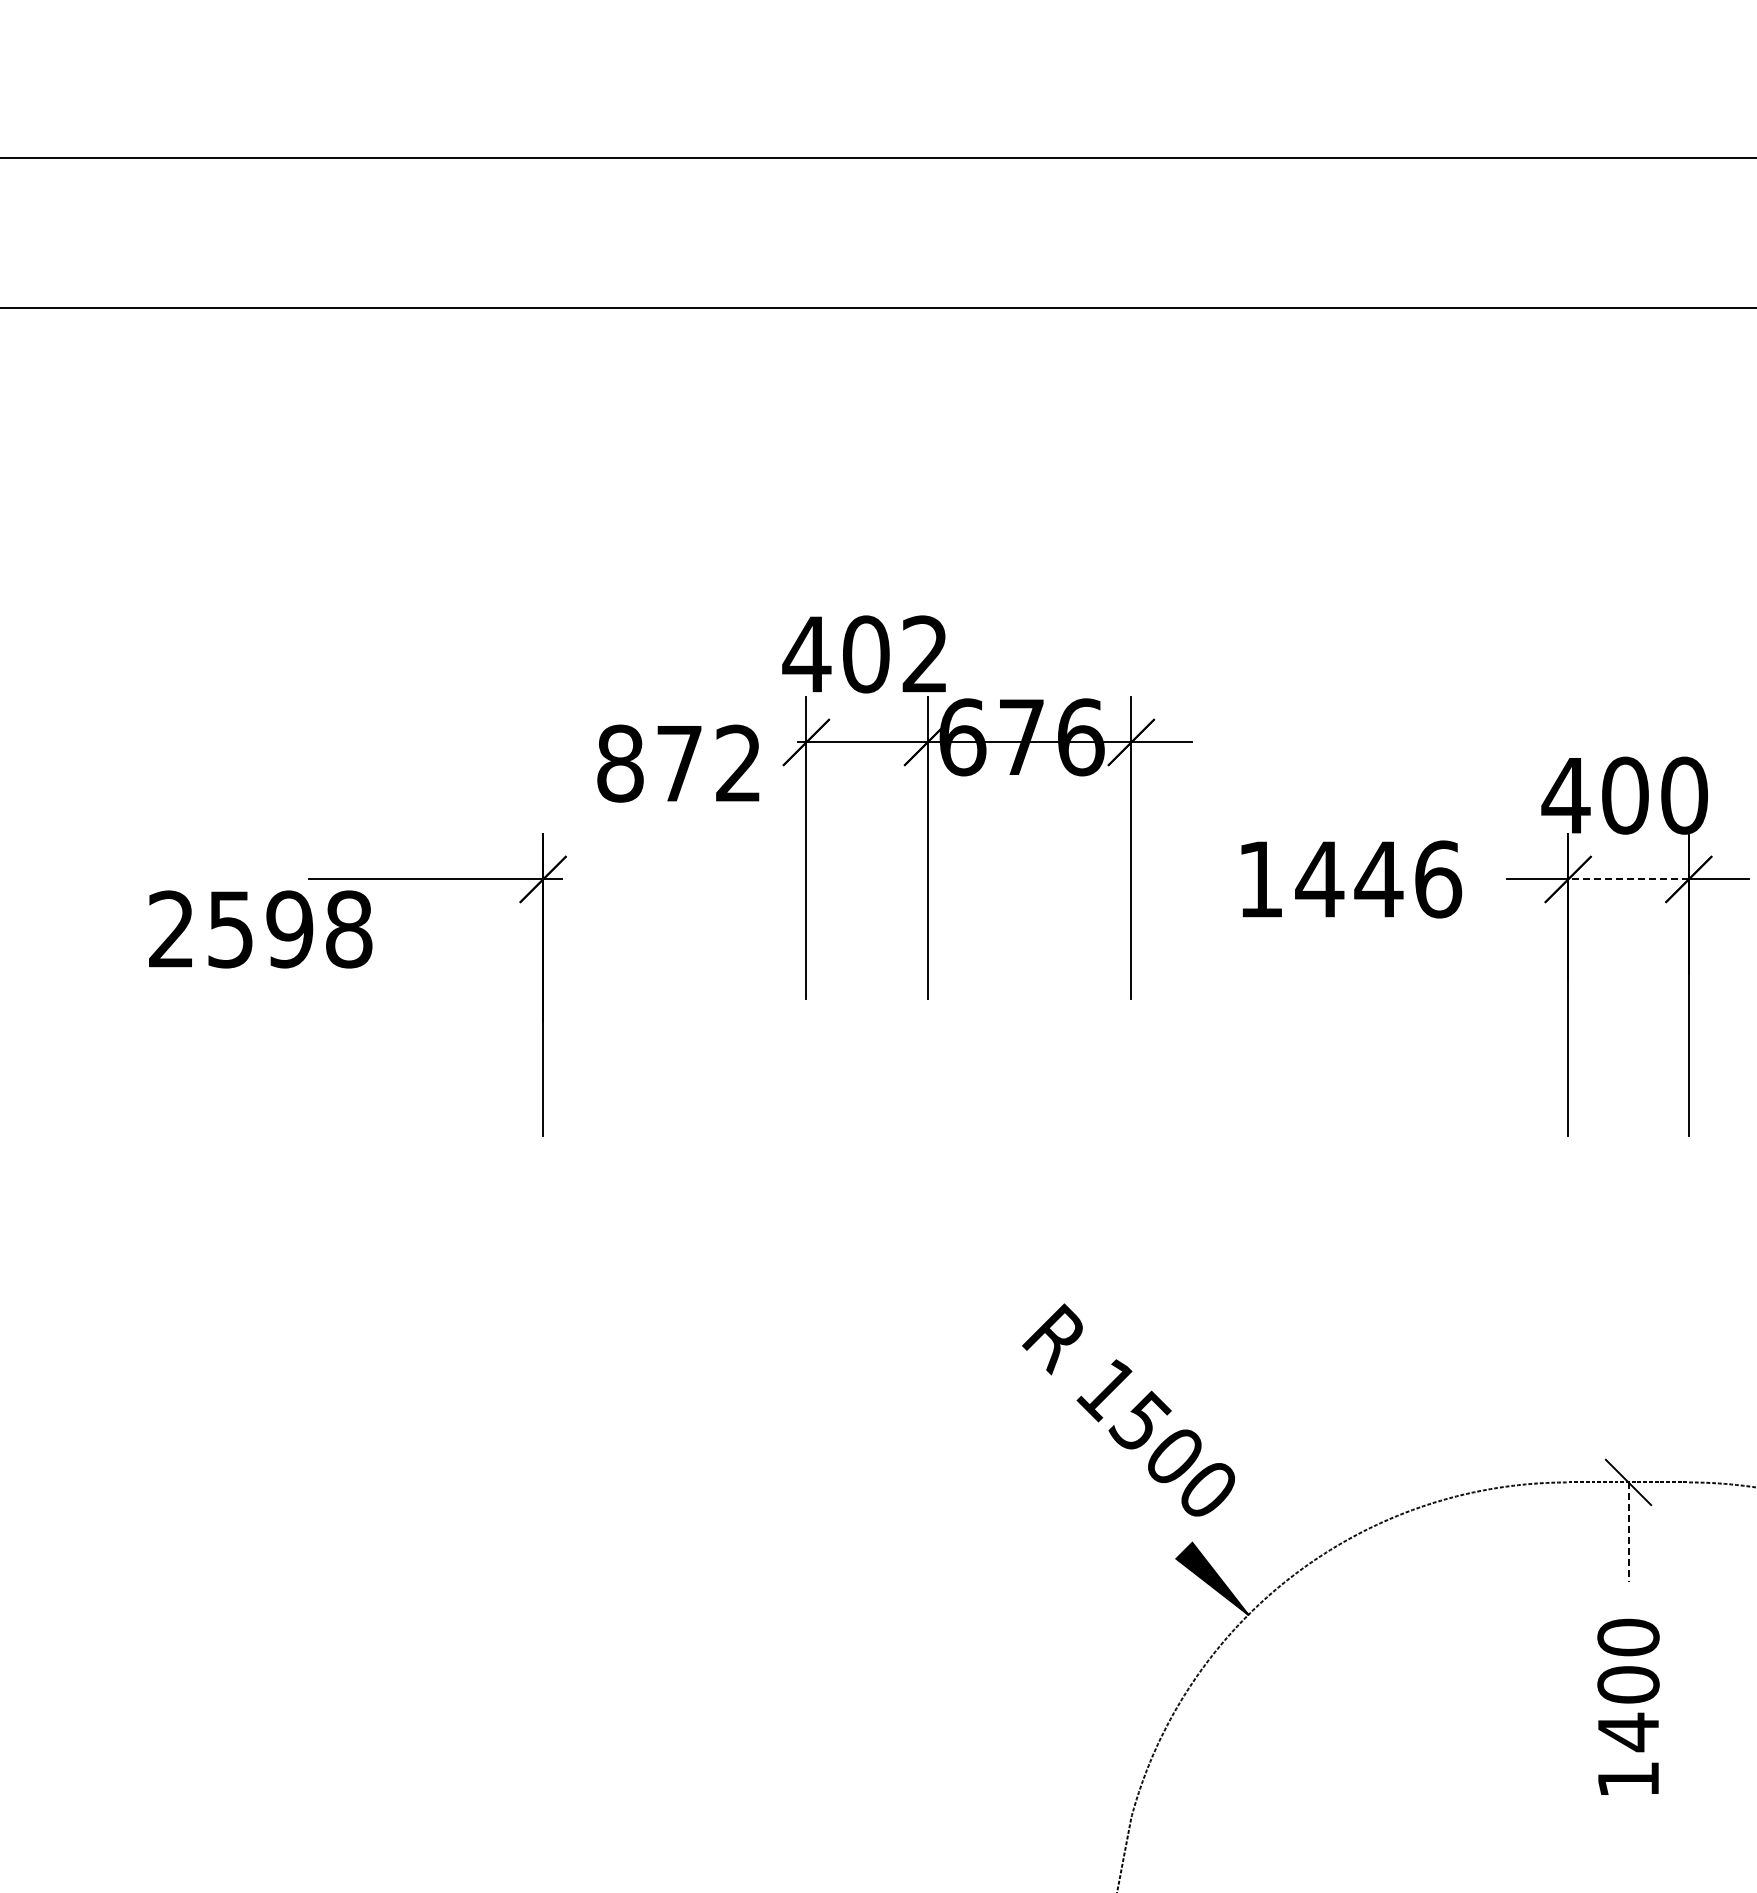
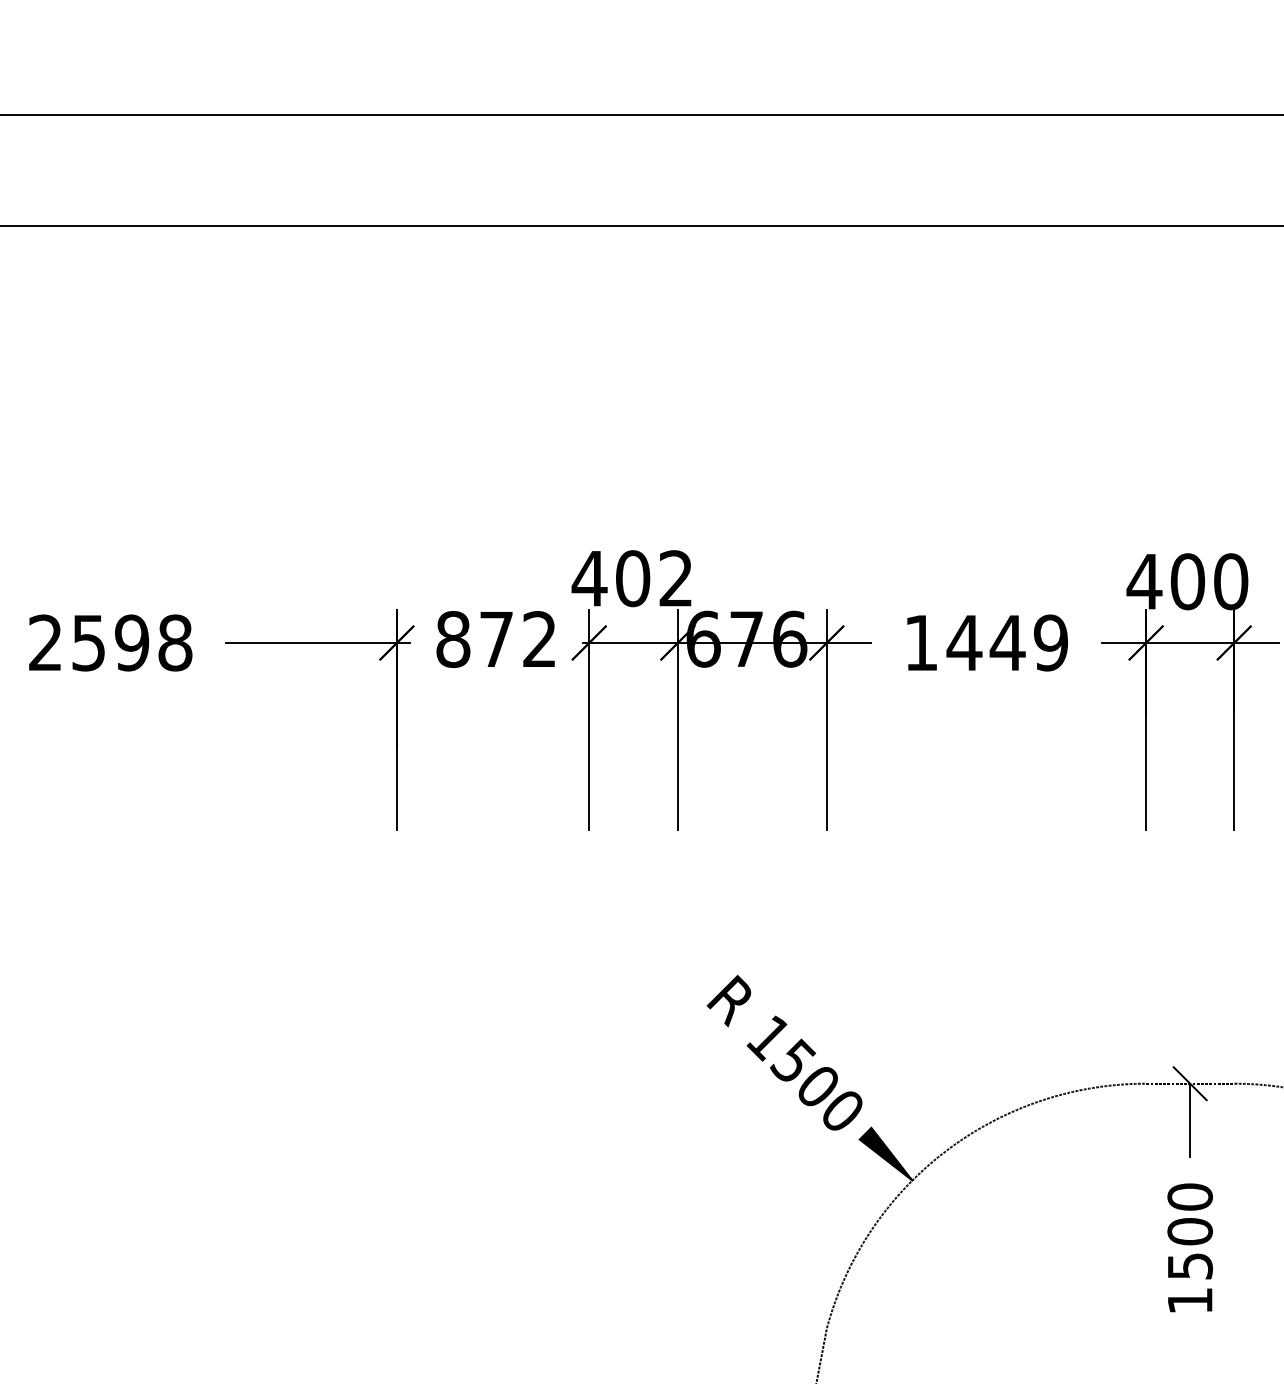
text: (678, 763) -> (495, 639), moved
part: (971, 775) -> (709, 667), moved
text: (1438, 879) -> (1051, 643), 1446 -> 1449
line: (1628, 879) -> (1190, 643), dashed -> solid
text: (260, 929) -> (110, 643), moved
text: (1128, 1409) -> (784, 1052), moved
line: (1628, 1532) -> (1190, 1120), dashed -> solid
text: (1628, 1732) -> (1190, 1266), 1400 -> 1500

